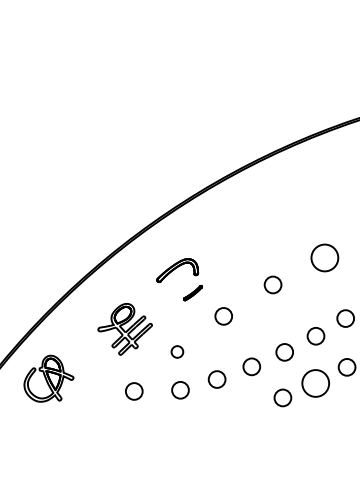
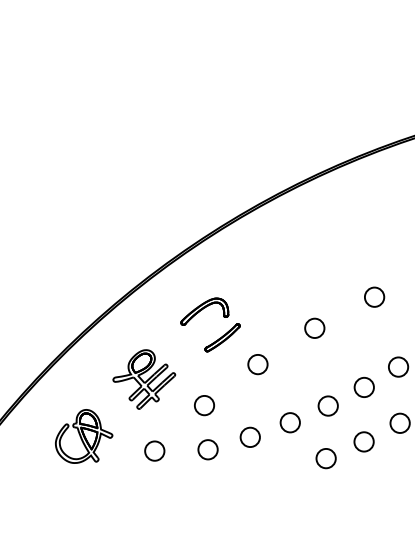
circle: (324, 257) -> (374, 296), size x0.62
part: (192, 292) -> (221, 337), size x1.67
circle: (177, 351) -> (204, 405), size x1.43
part: (48, 378) -> (83, 436), moved
circle: (315, 383) -> (363, 441), size x0.62

